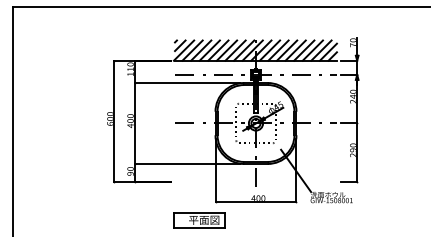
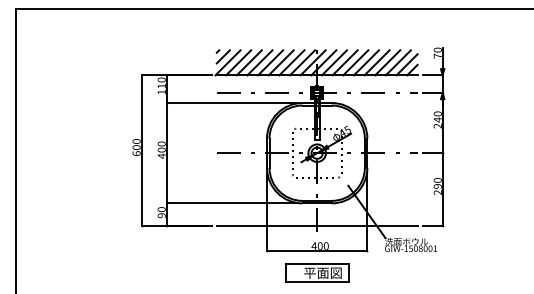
line: (255, 181) -> (316, 225), added
part: (199, 219) -> (317, 272), moved

